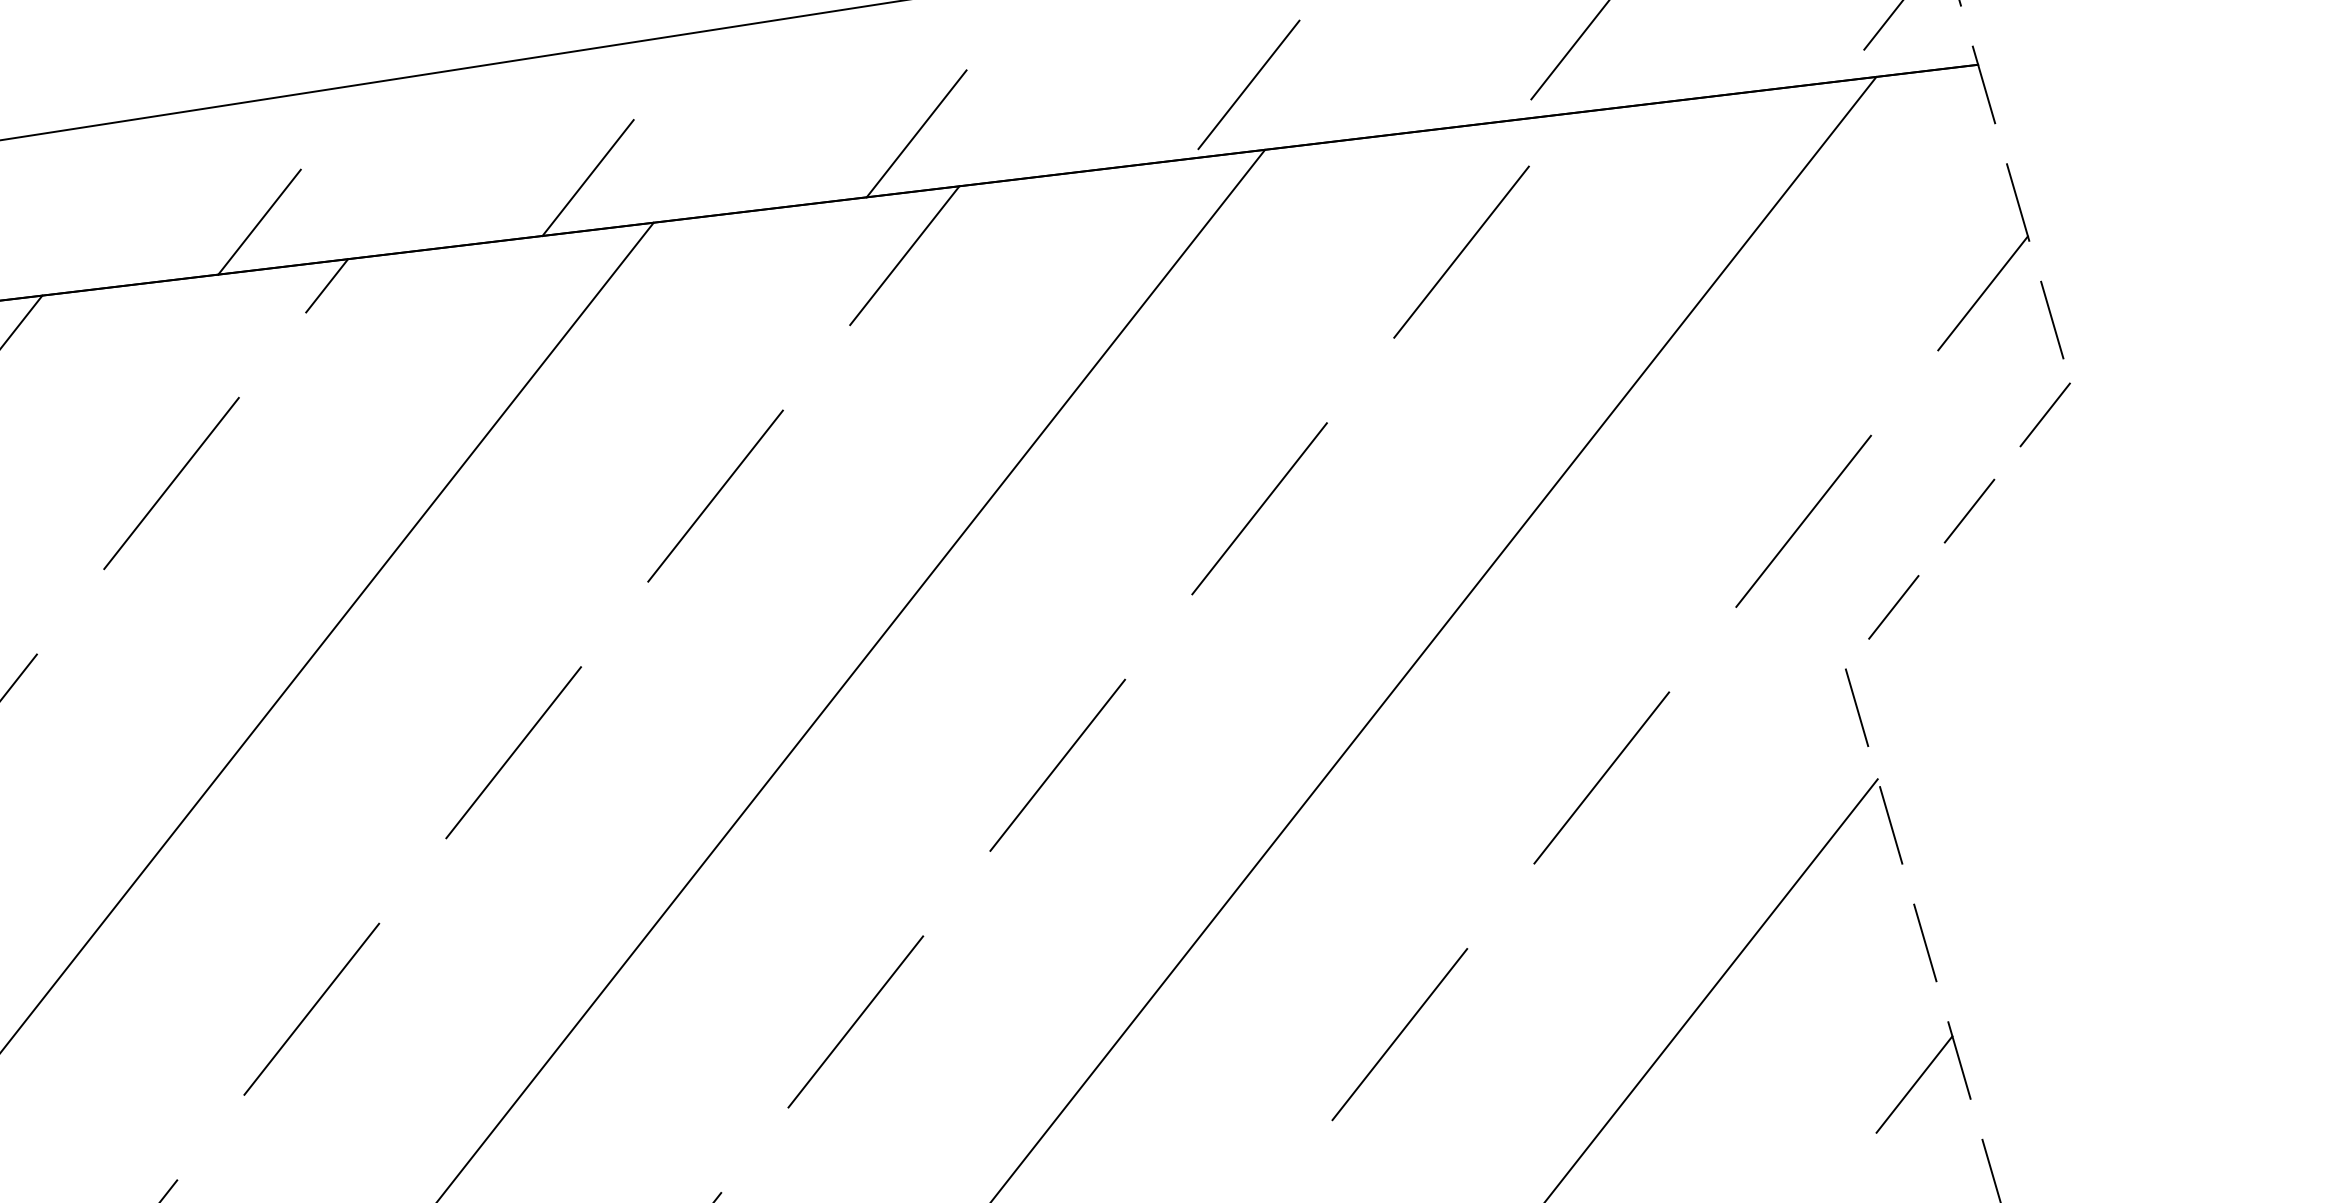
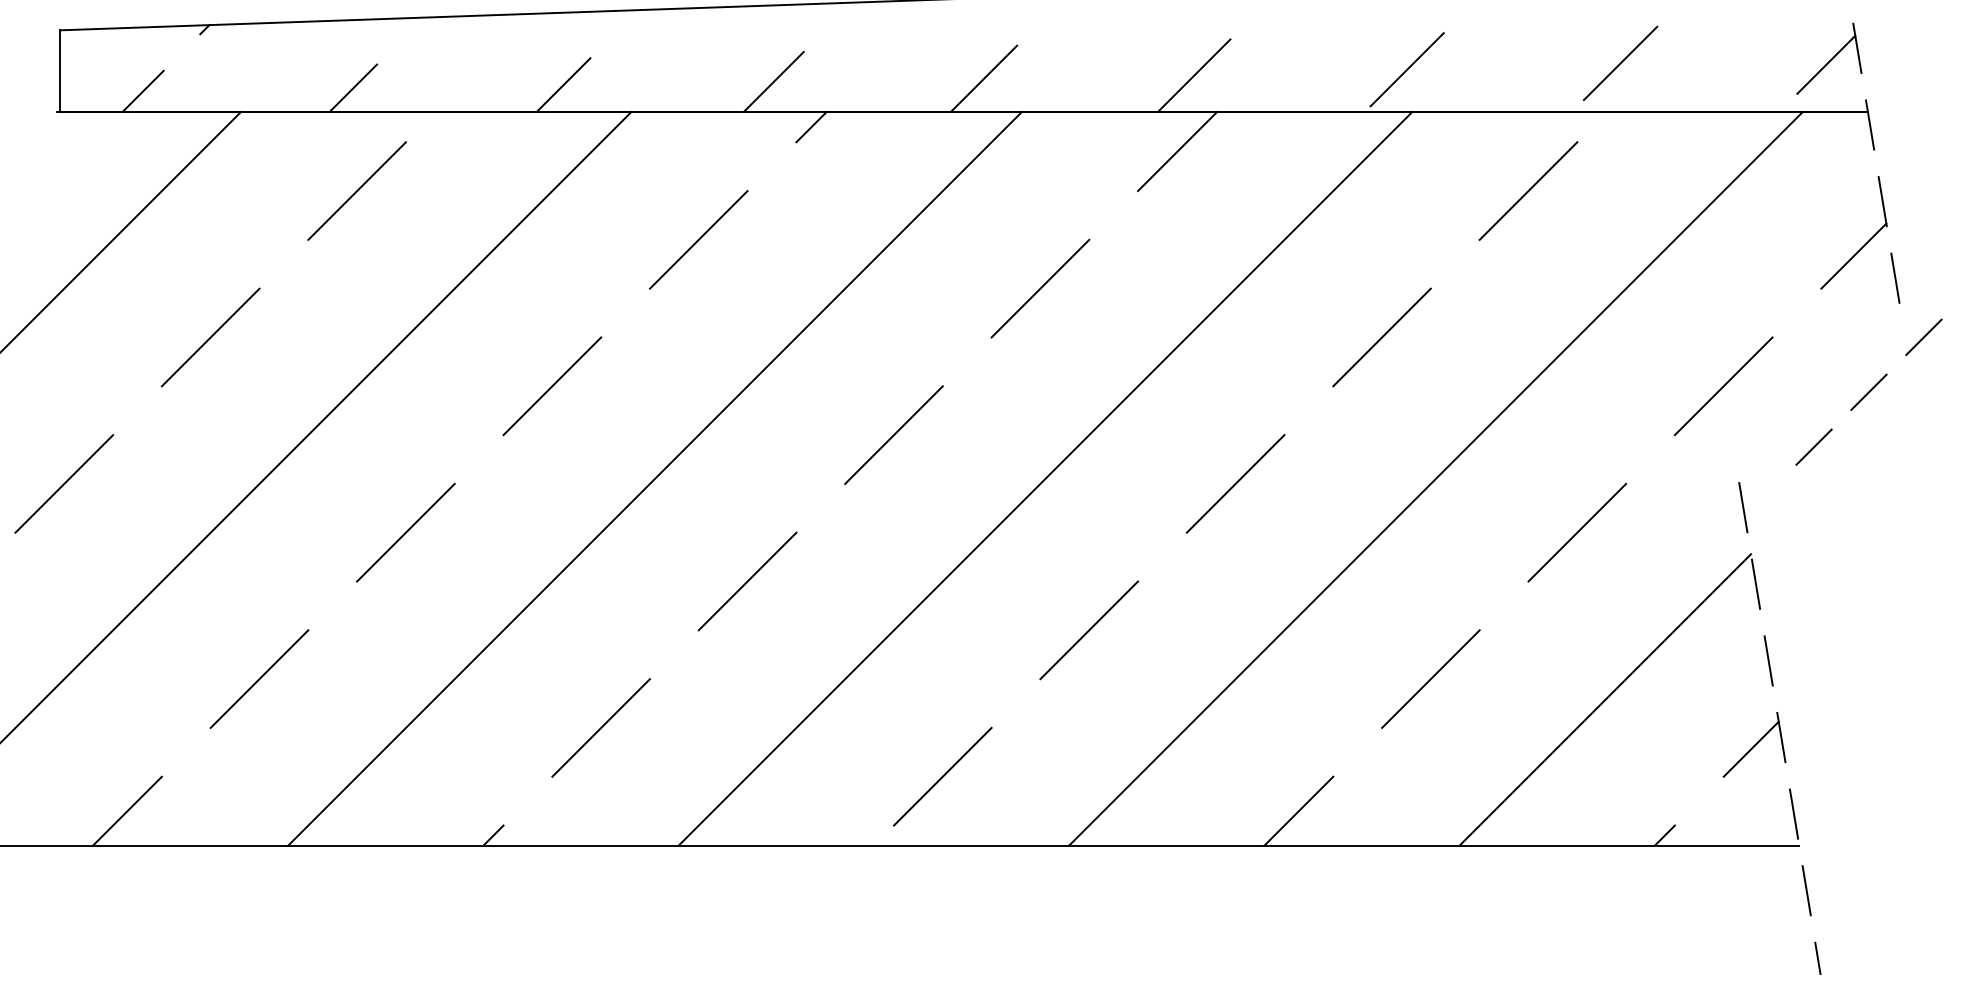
line: (1968, 509) -> (1868, 391), moved

